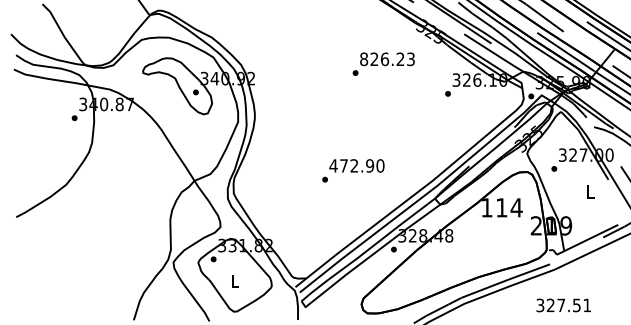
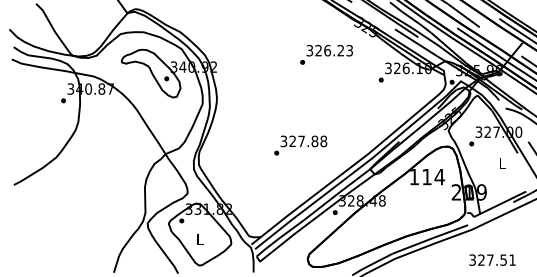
text: (364, 59) -> (310, 50), 826.23 -> 326.23
text: (356, 165) -> (303, 141), 472.90 -> 327.88
text: (563, 305) -> (492, 260), moved

